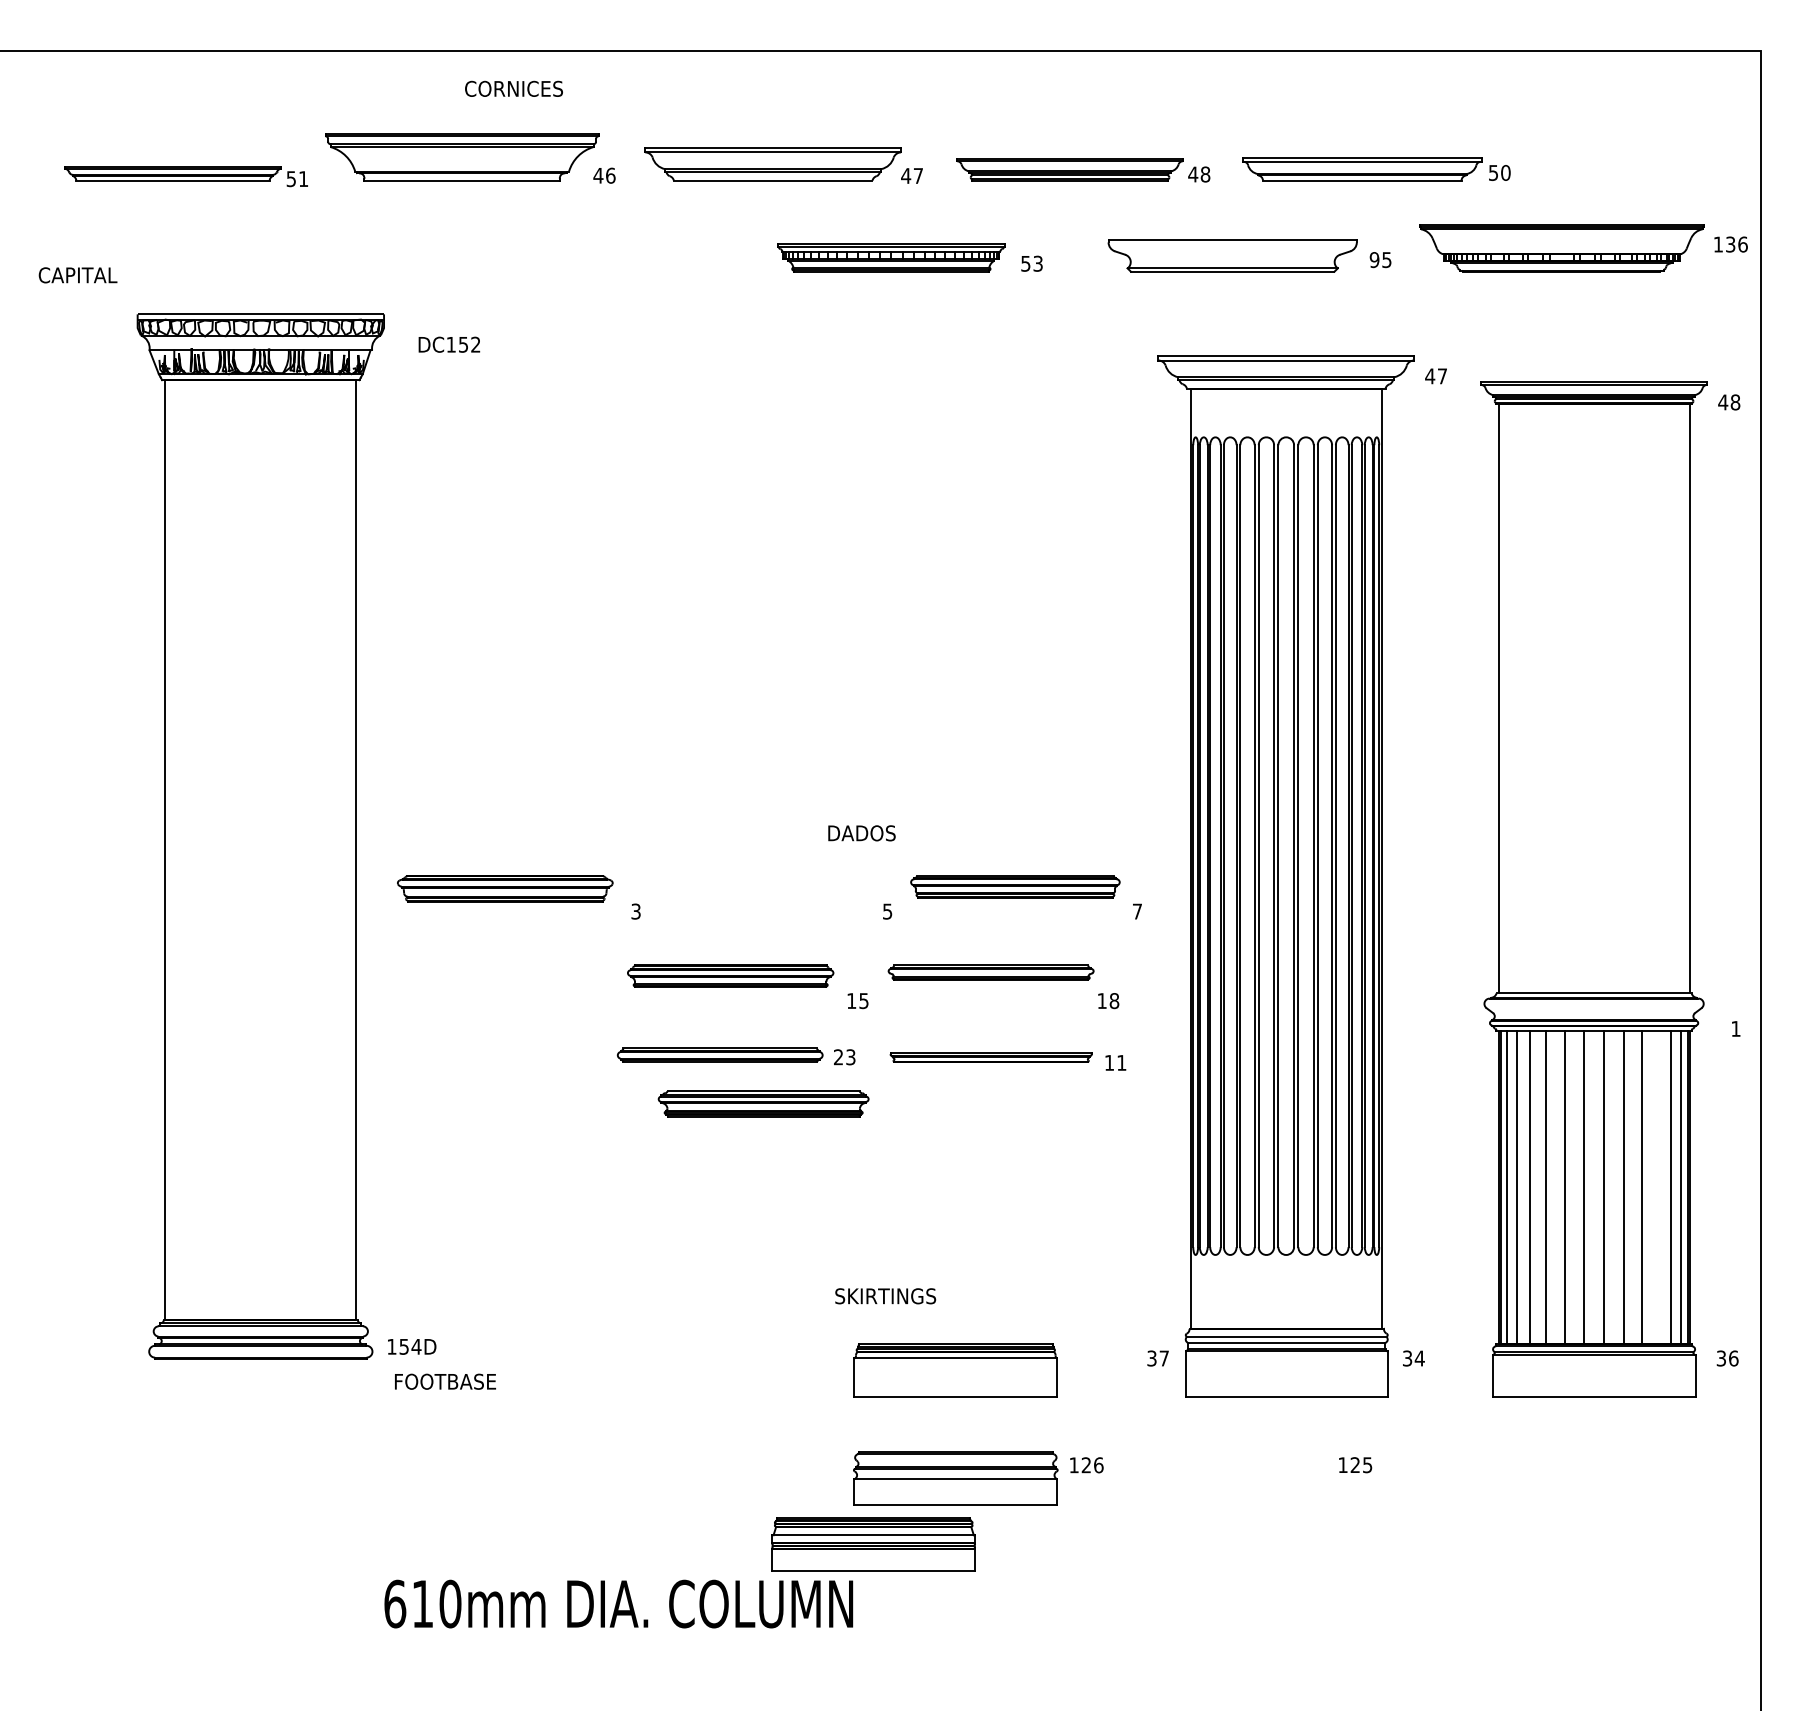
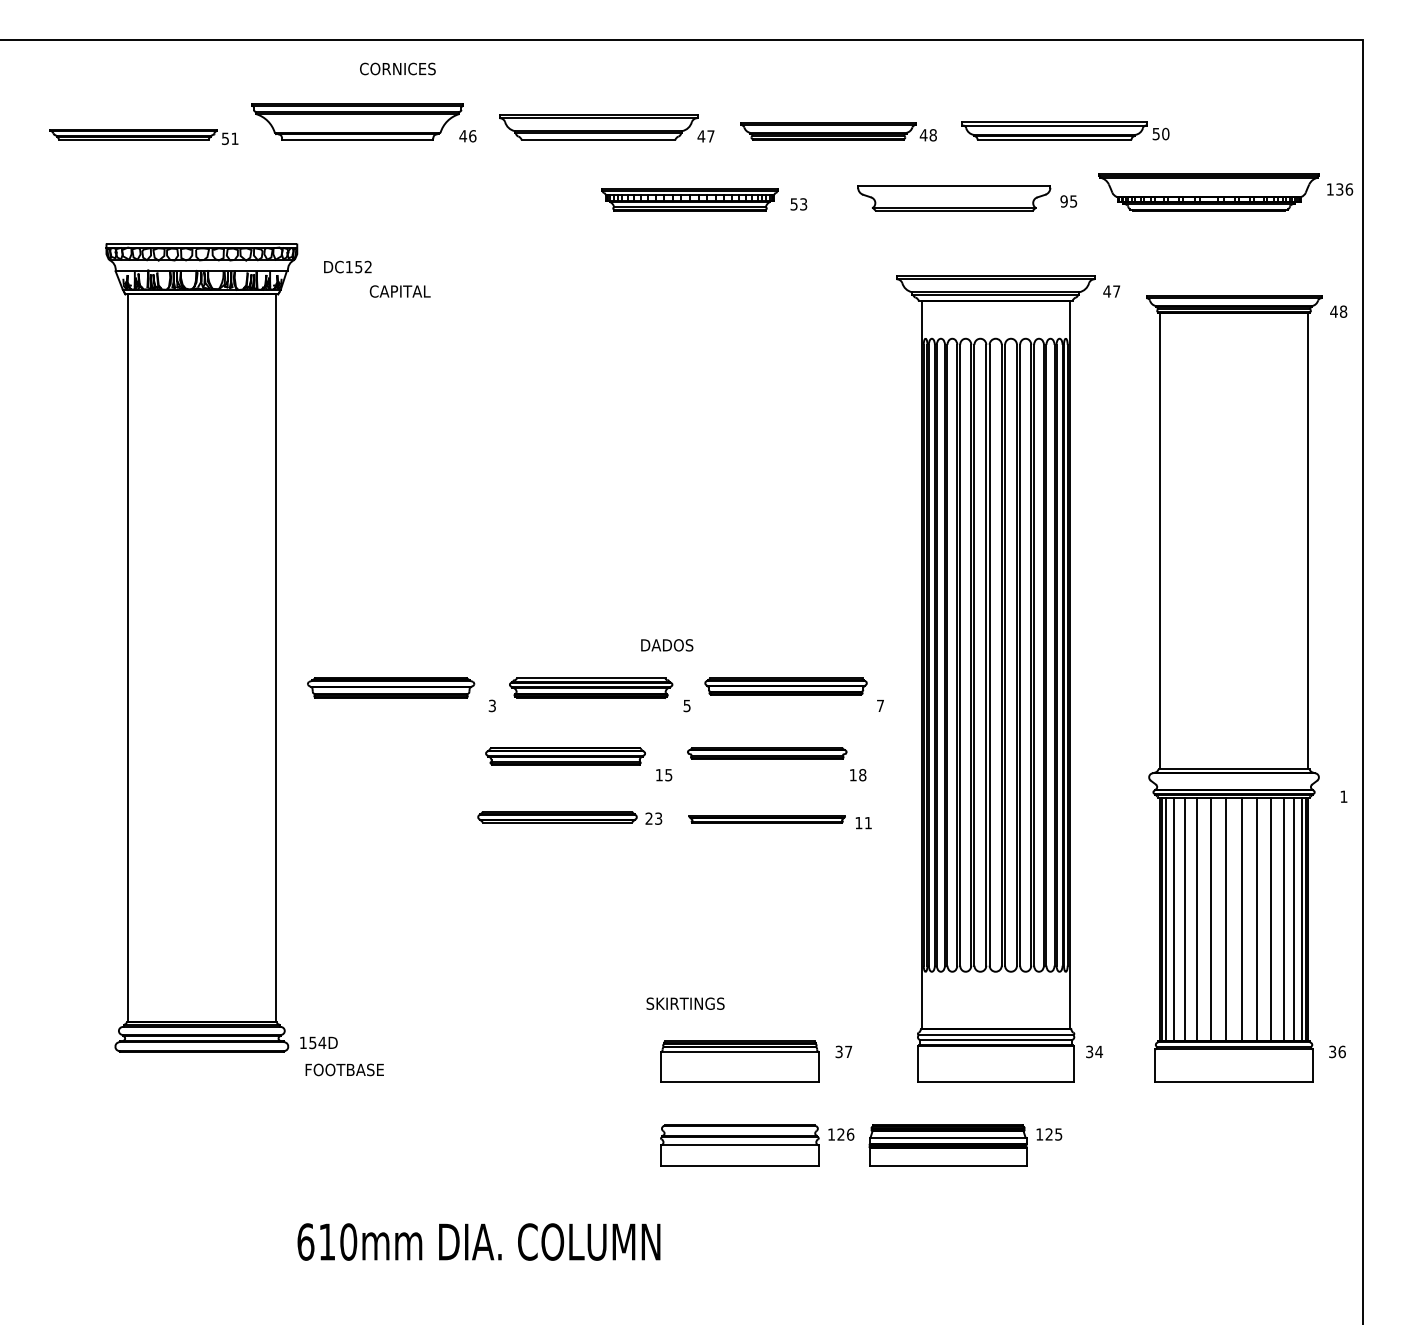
text: (77, 275) -> (399, 291), moved
part: (763, 1103) -> (591, 688), moved
line: (1658, 1187) -> (1283, 919), added
text: (1157, 1358) -> (843, 1051), moved
part: (873, 1544) -> (947, 1144), moved

